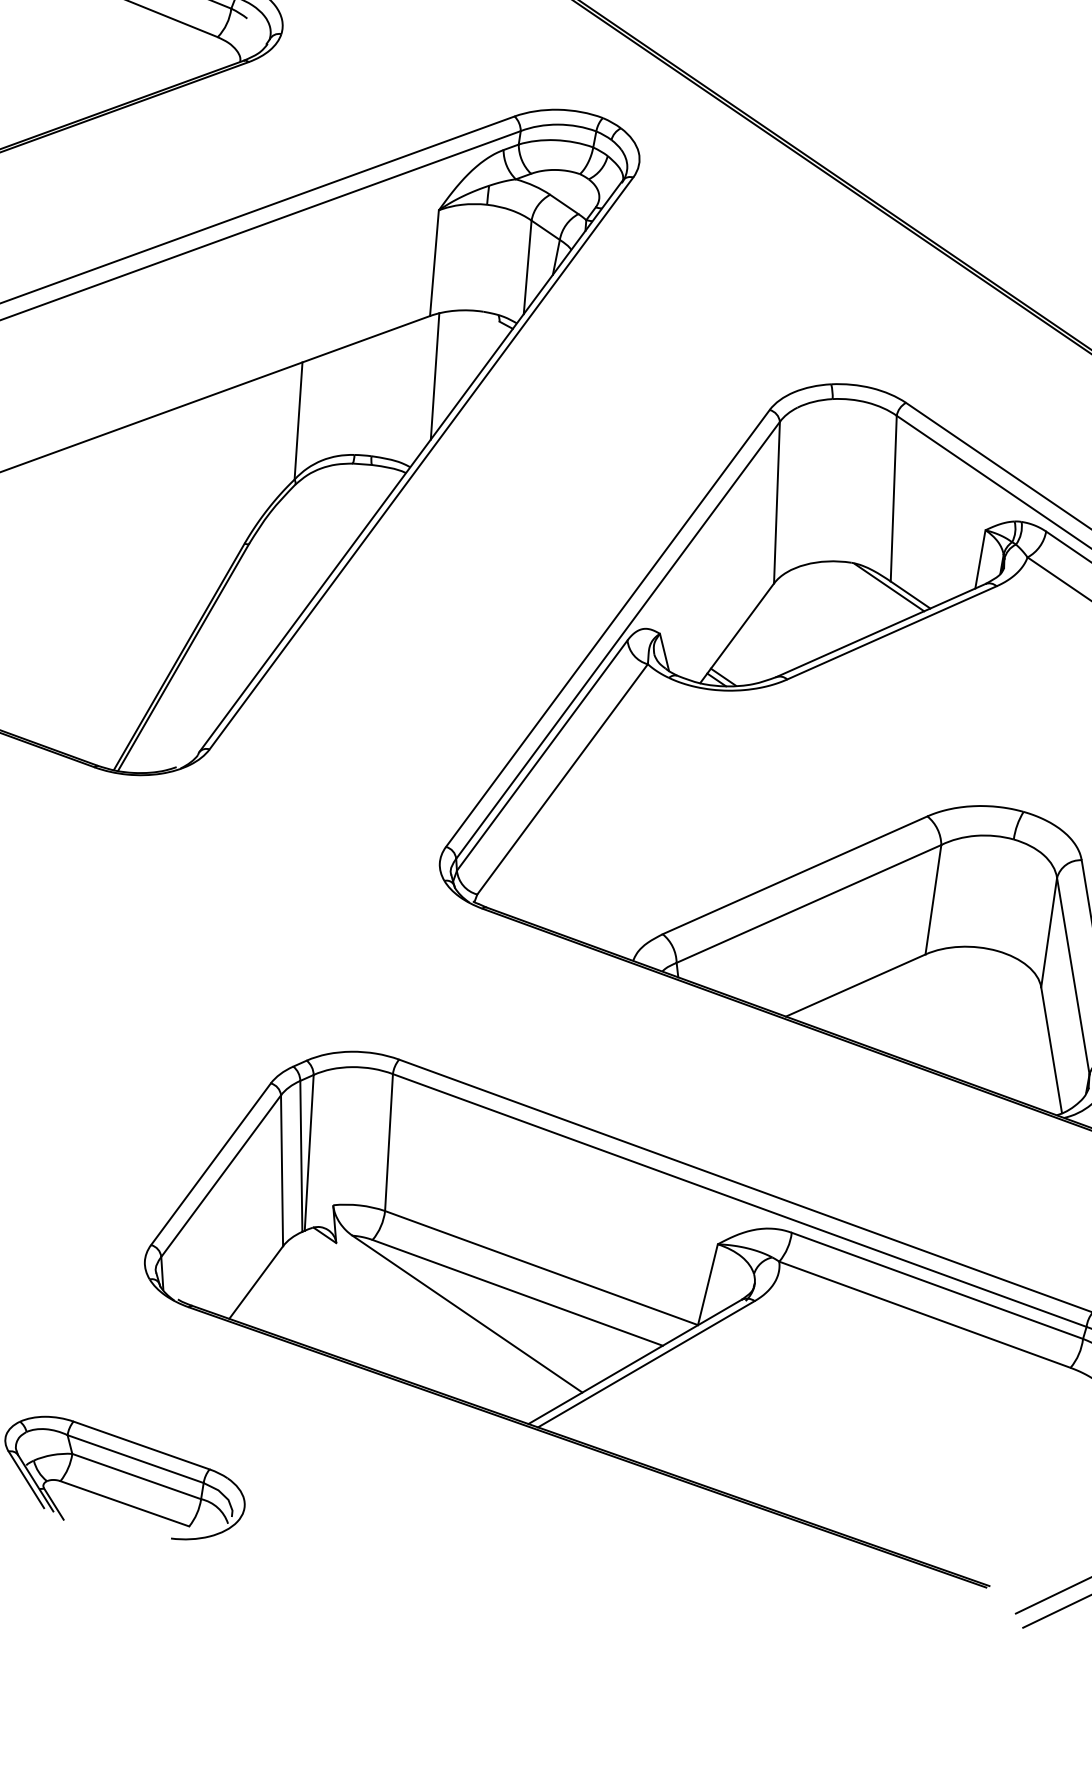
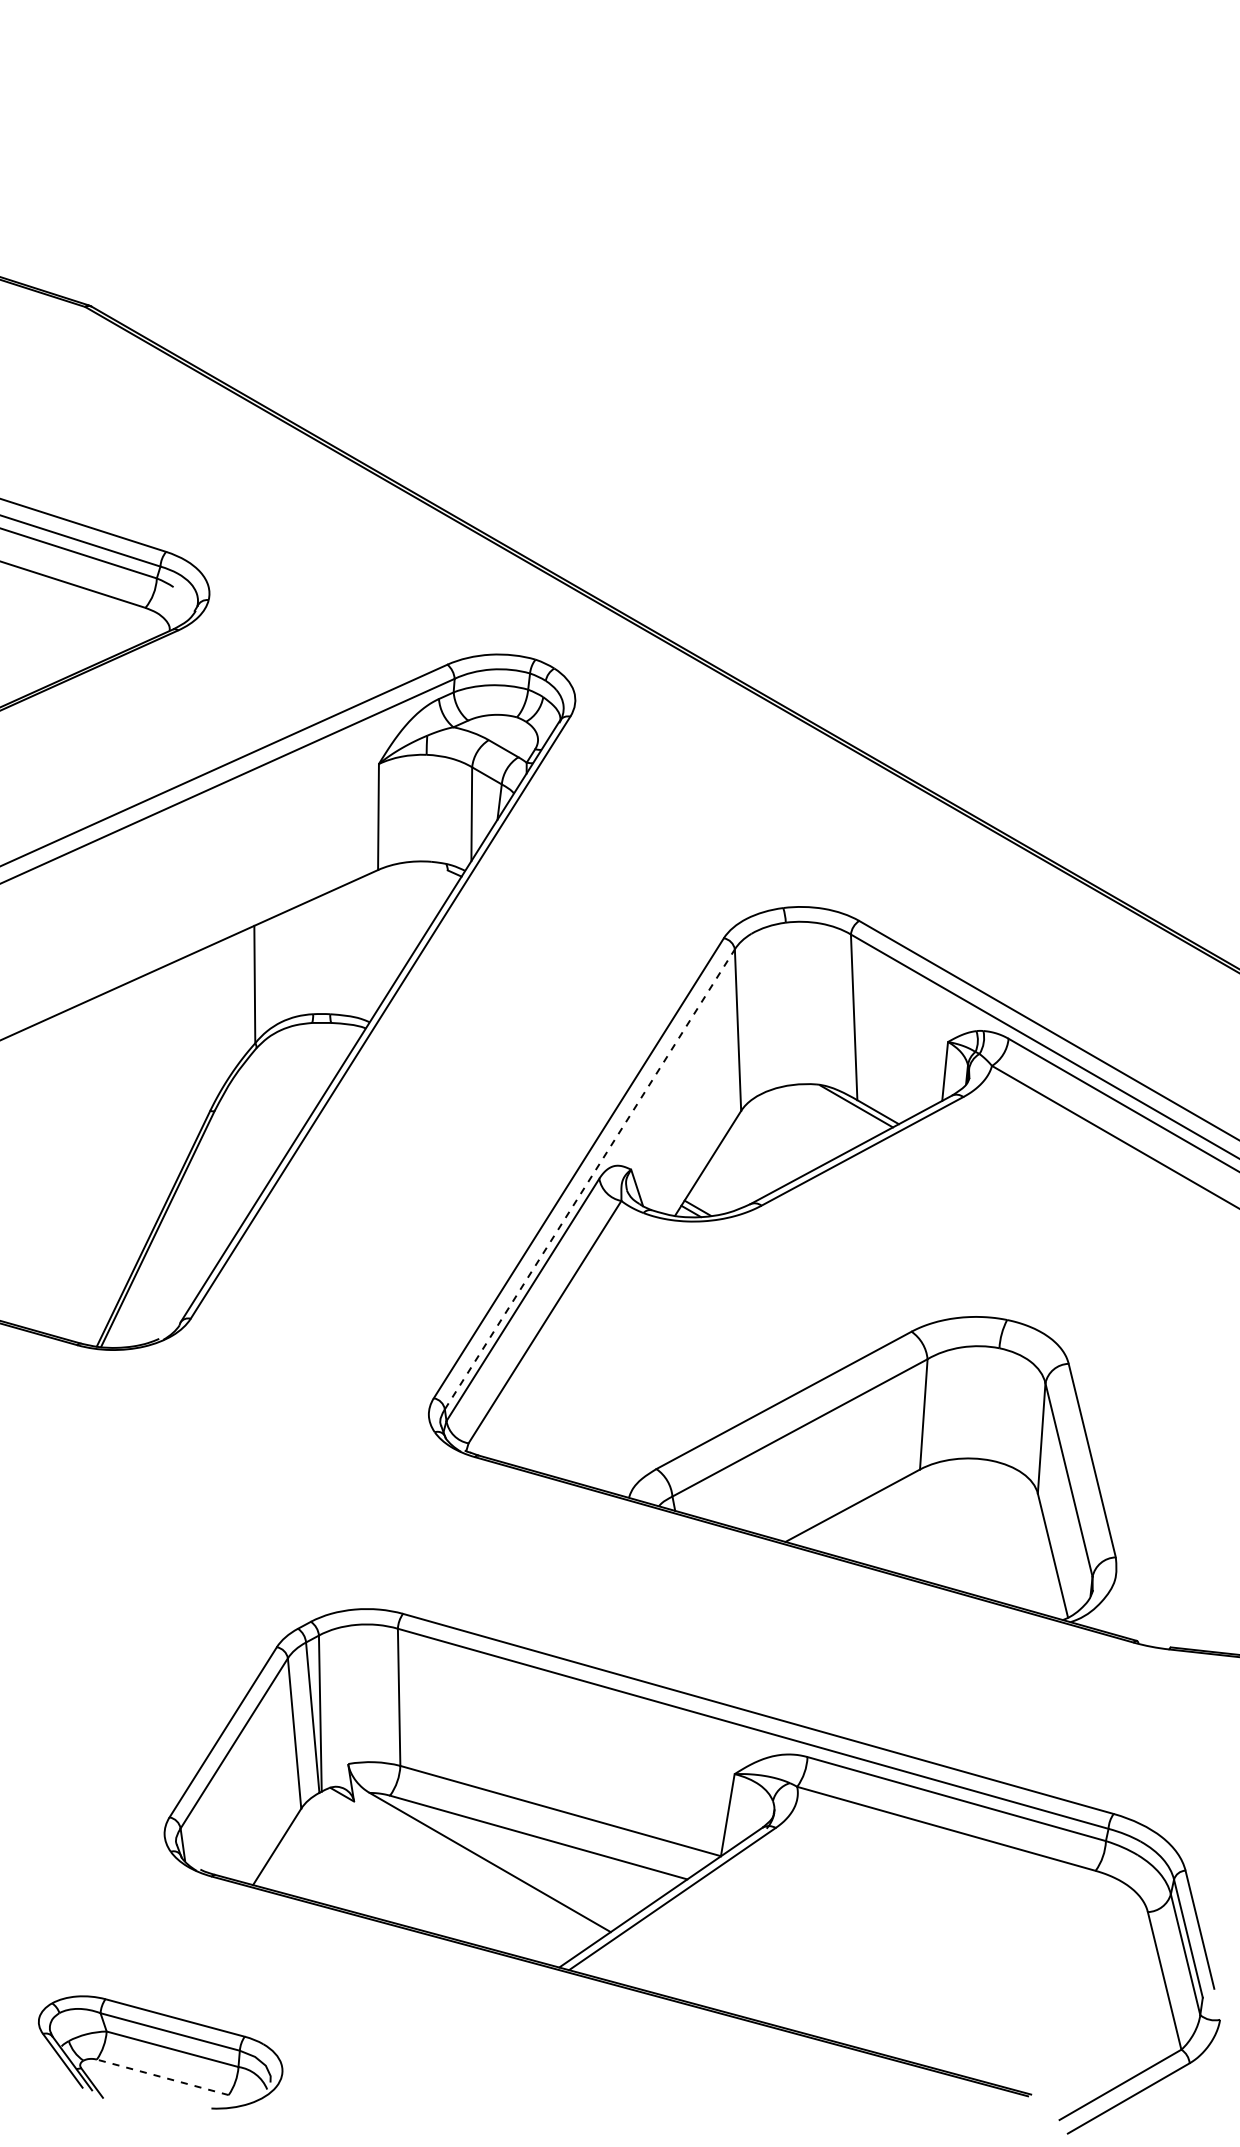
line: (434, 376) -> (387, 929), removed
line: (617, 640) -> (589, 1179), solid -> dashed
line: (124, 1503) -> (162, 2077), solid -> dashed

